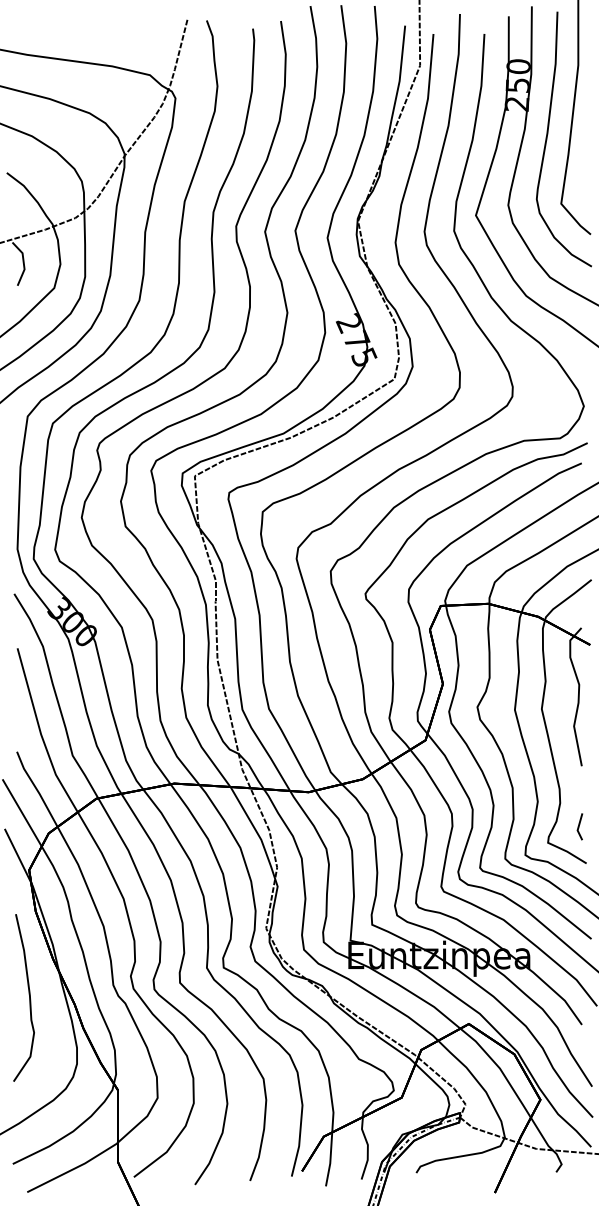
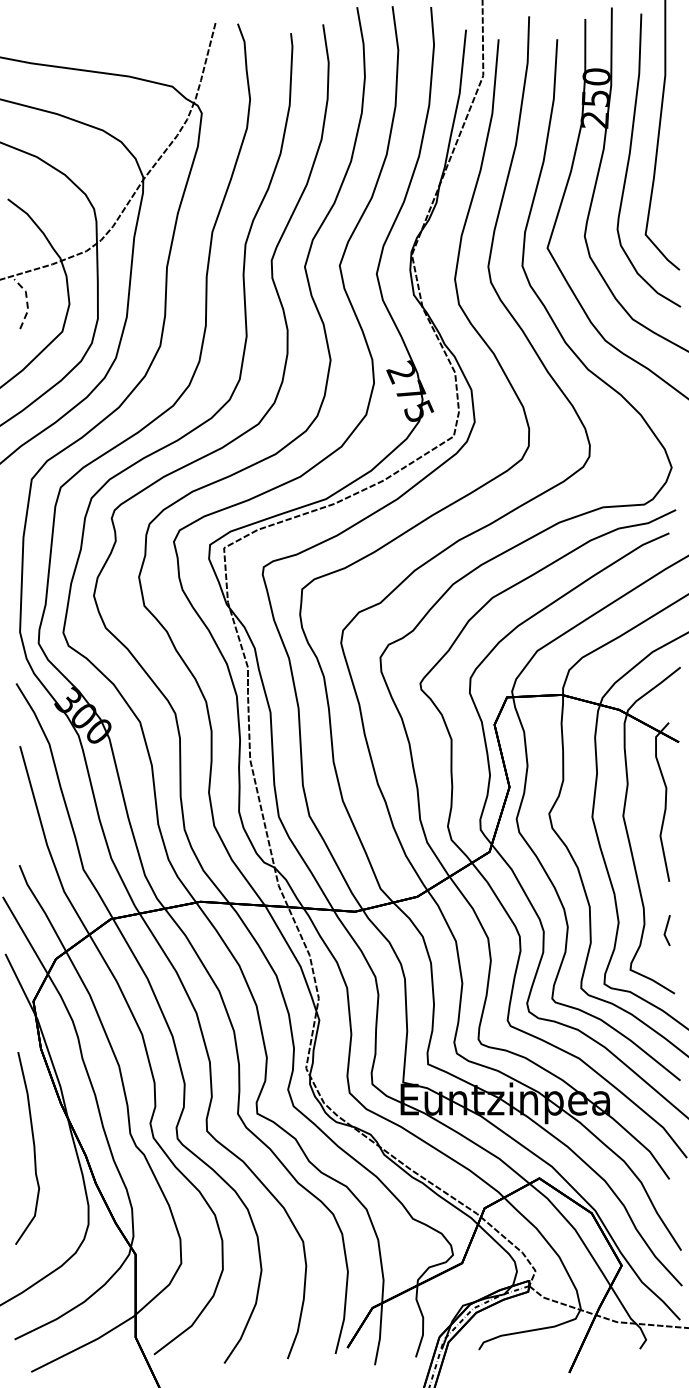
line: (23, 262) -> (27, 302), solid -> dashed
line: (579, 826) -> (666, 930), moved

